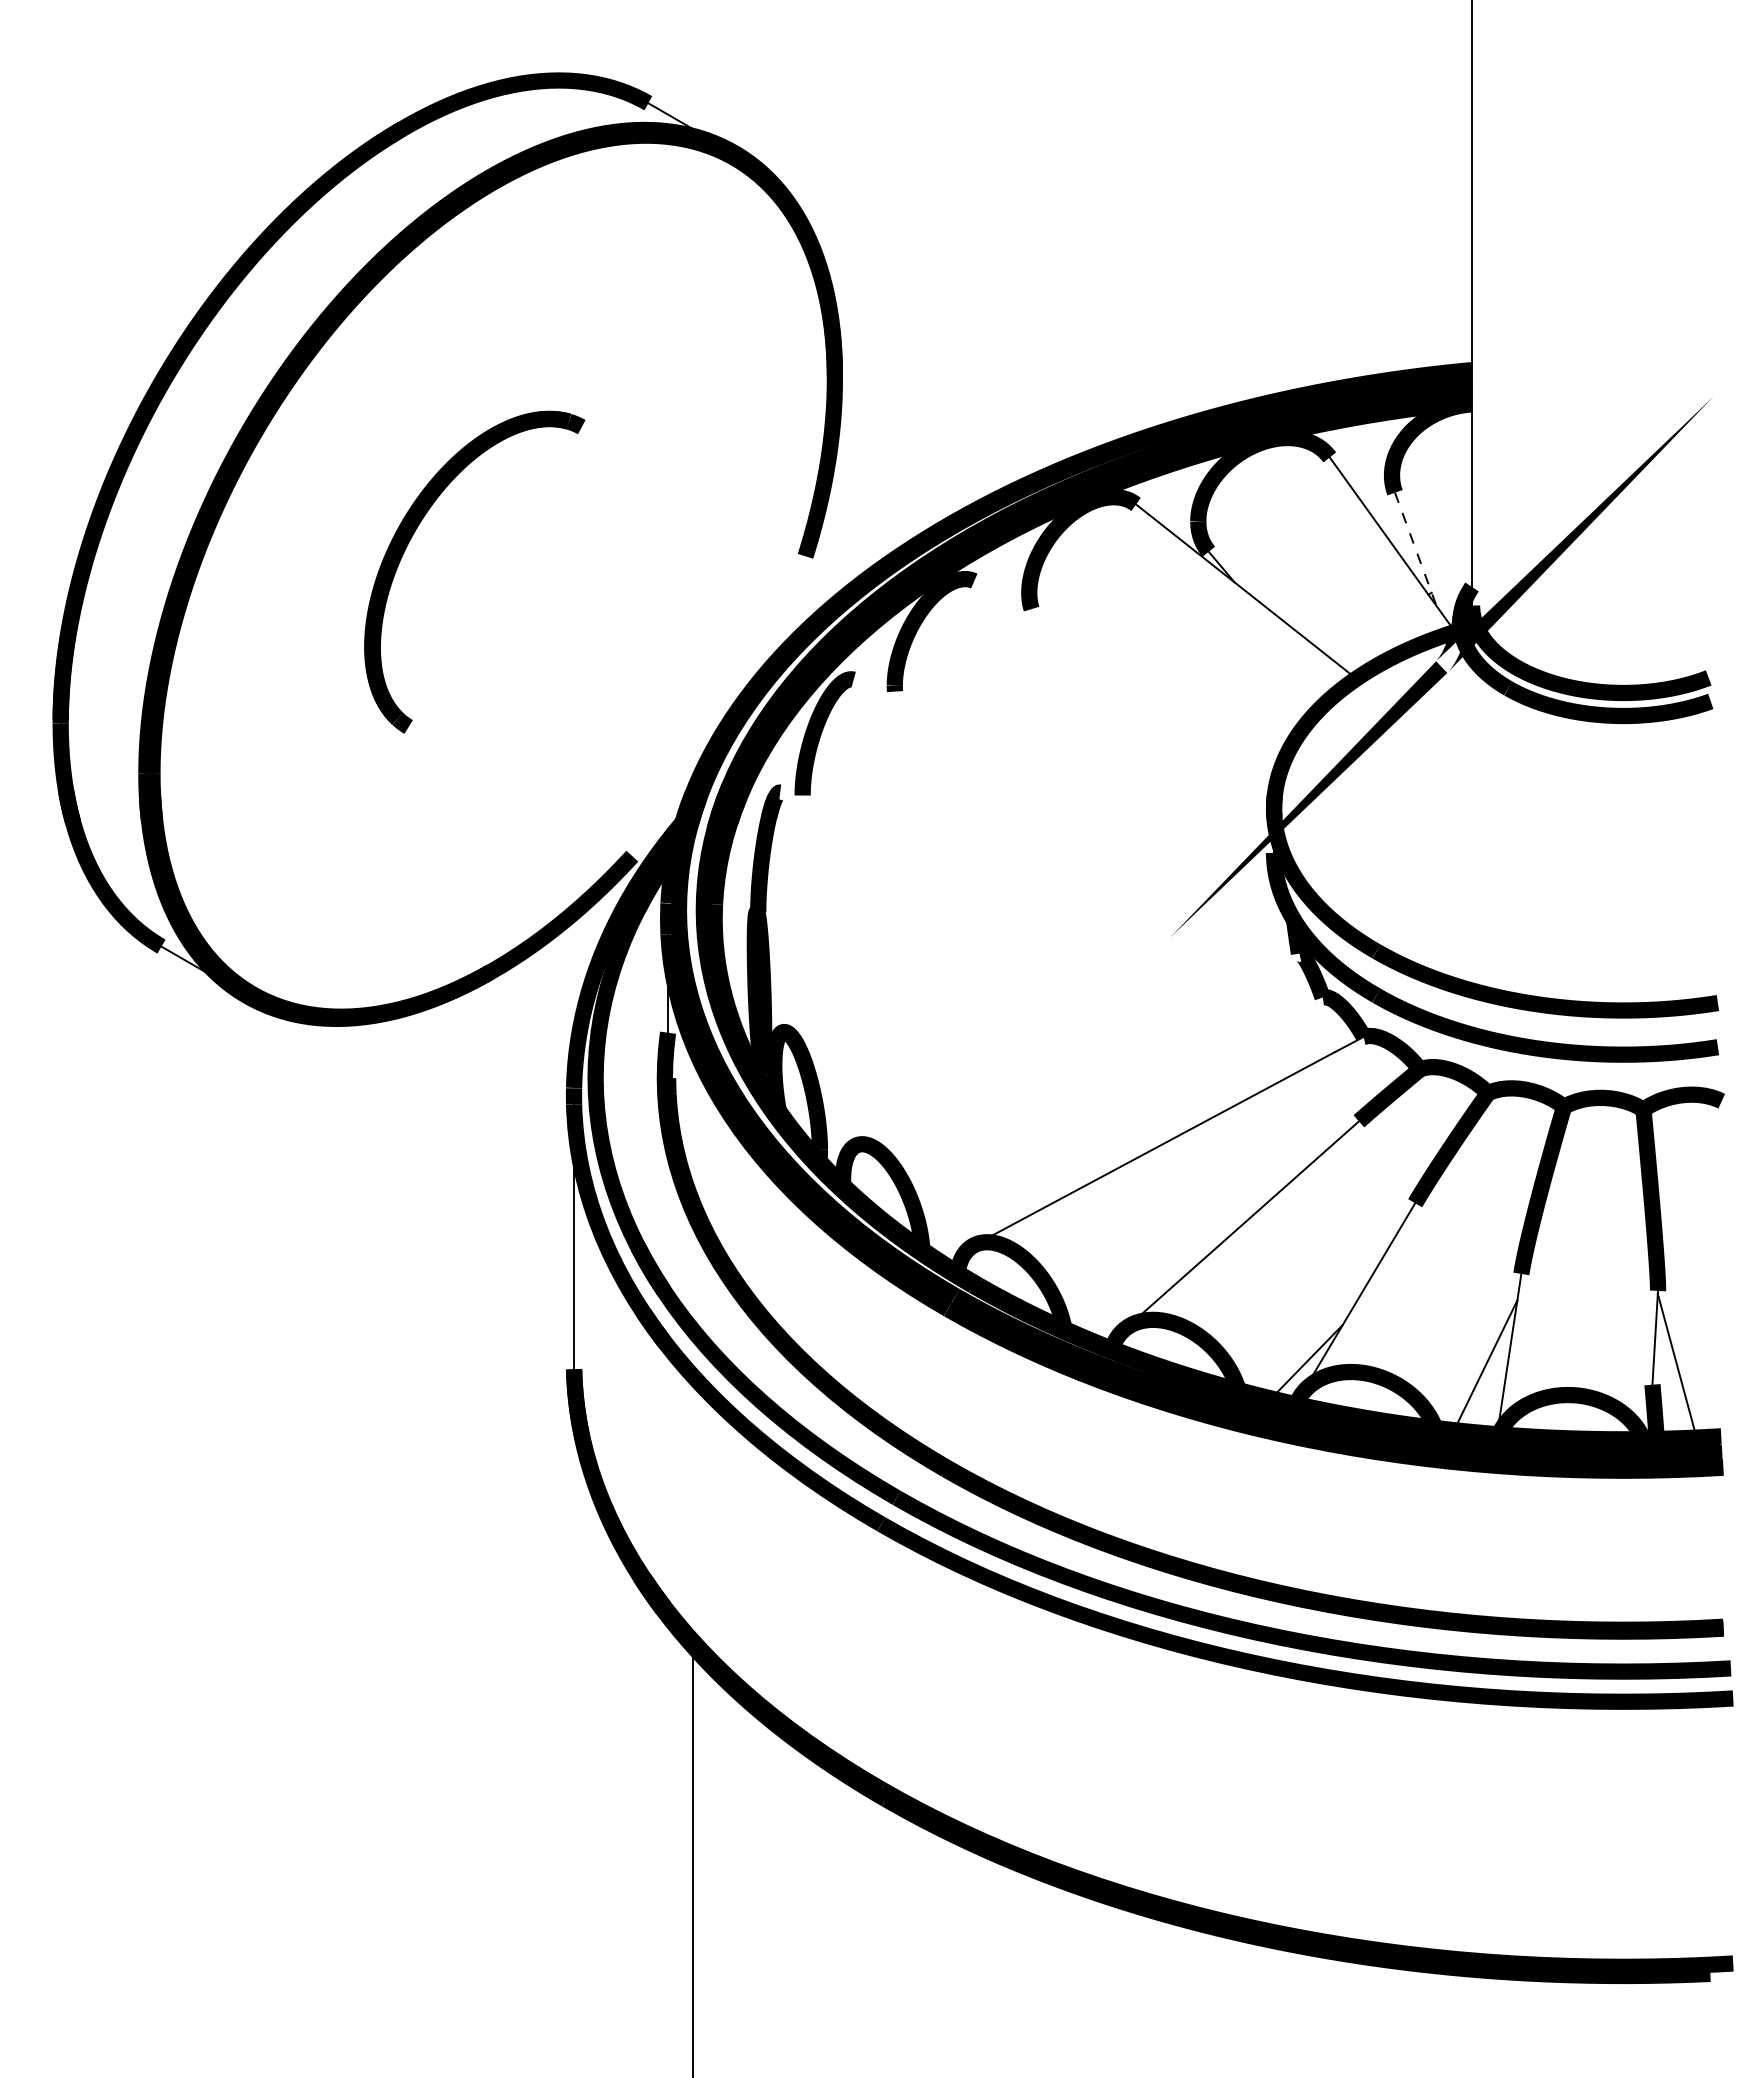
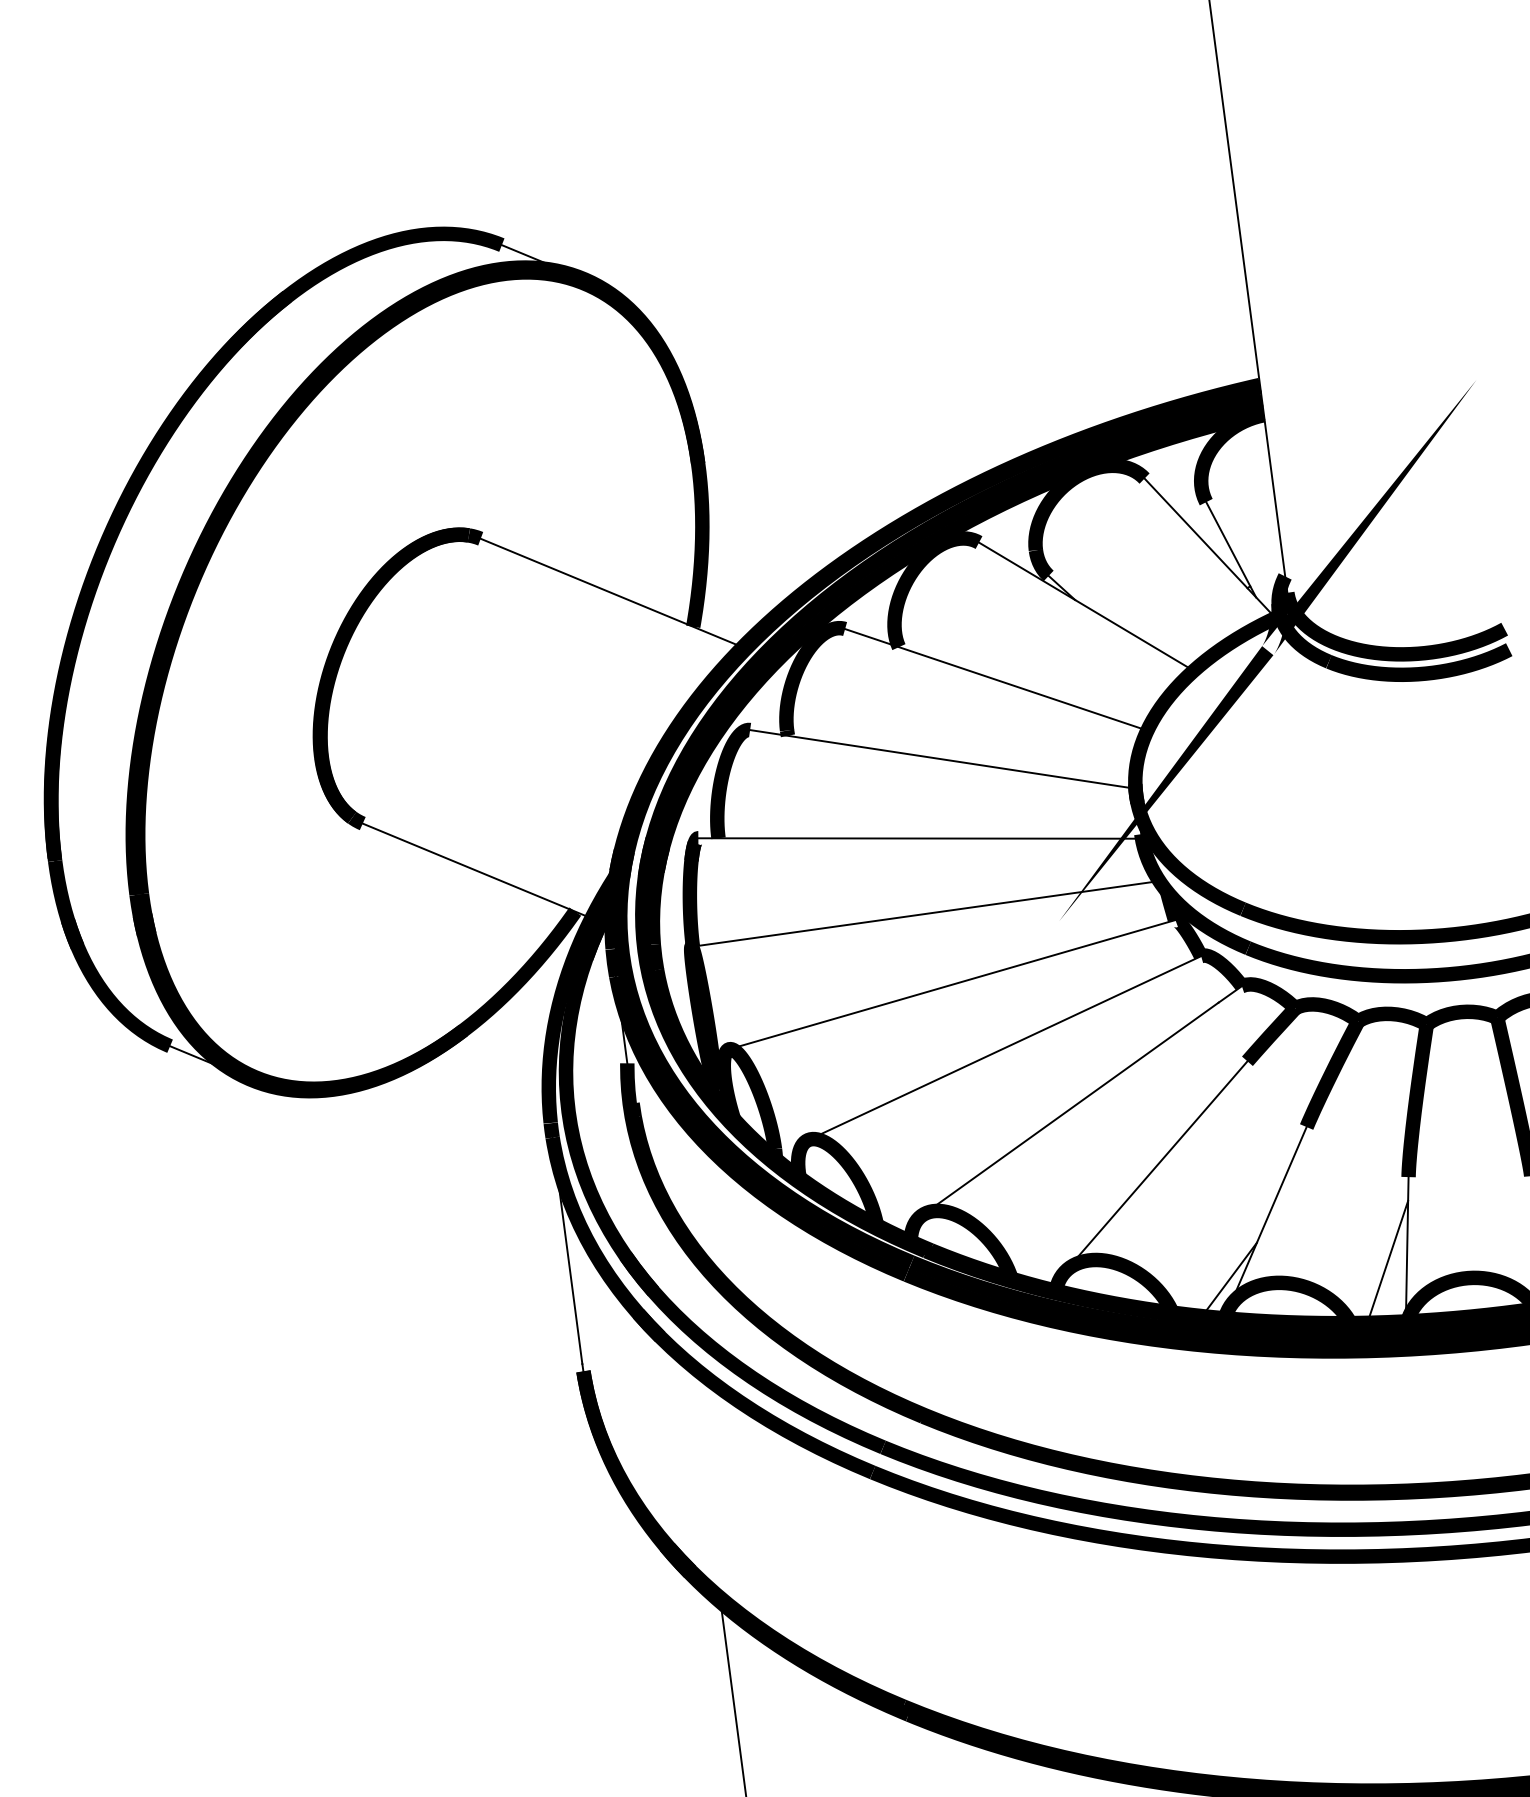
line: (719, 506) -> (611, 592), added
line: (1415, 549) -> (1230, 549), dashed -> solid
line: (1134, 659) -> (995, 679), added
line: (1063, 740) -> (942, 759), added
line: (528, 796) -> (476, 871), added
line: (1027, 825) -> (920, 838), added
line: (1021, 909) -> (924, 913), added
line: (1041, 992) -> (952, 984), added
line: (1089, 1070) -> (1003, 1047), added

